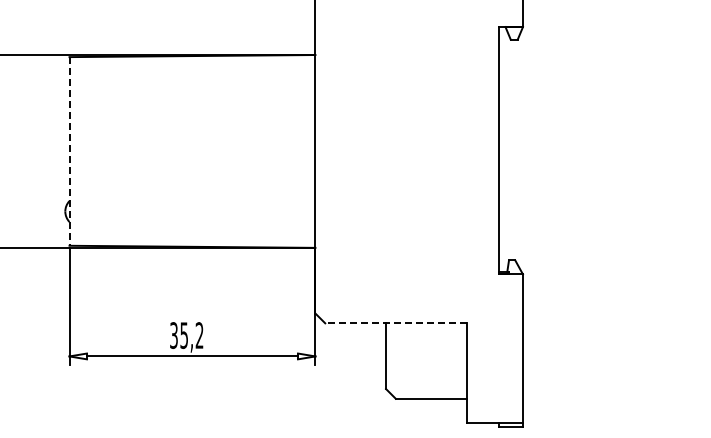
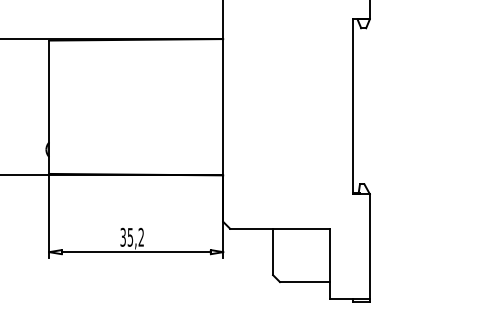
line: (69, 151) -> (49, 107), dashed -> solid
line: (396, 323) -> (280, 228), dashed -> solid

